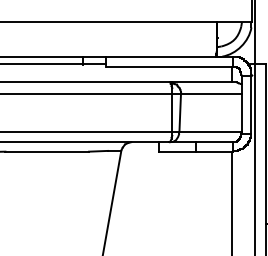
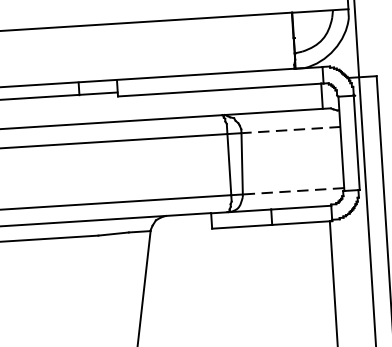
line: (211, 94) -> (290, 130), solid -> dashed
line: (211, 131) -> (294, 190), solid -> dashed

